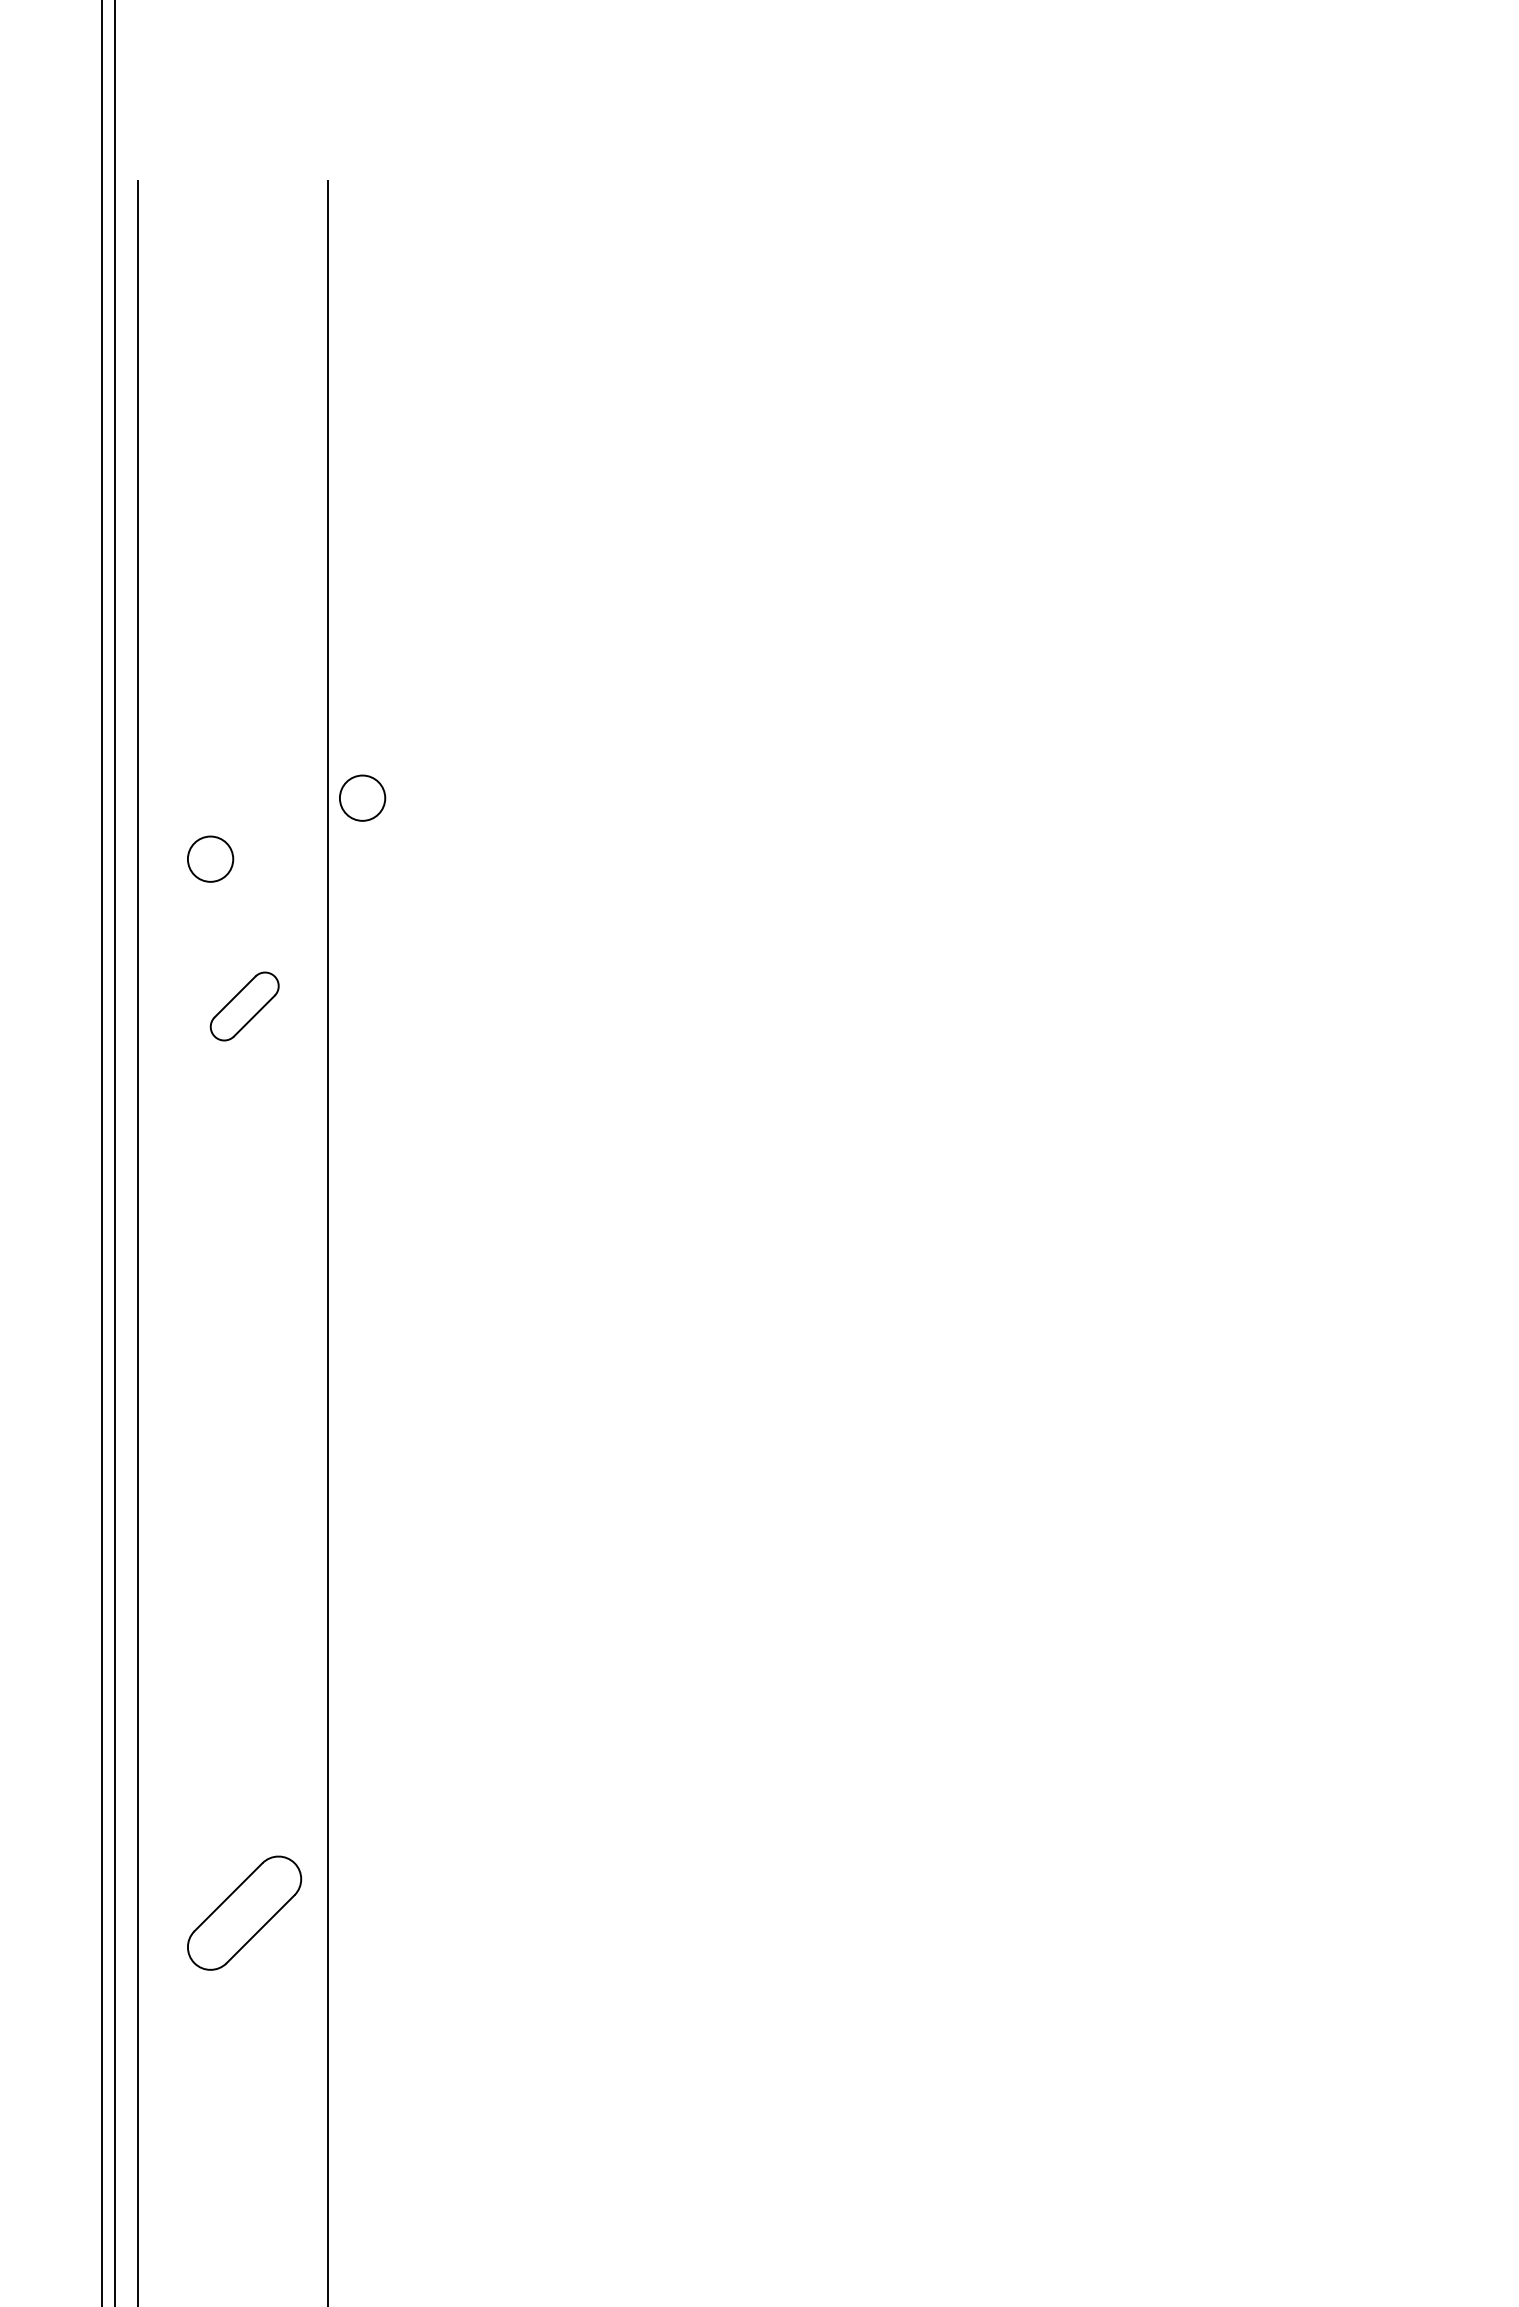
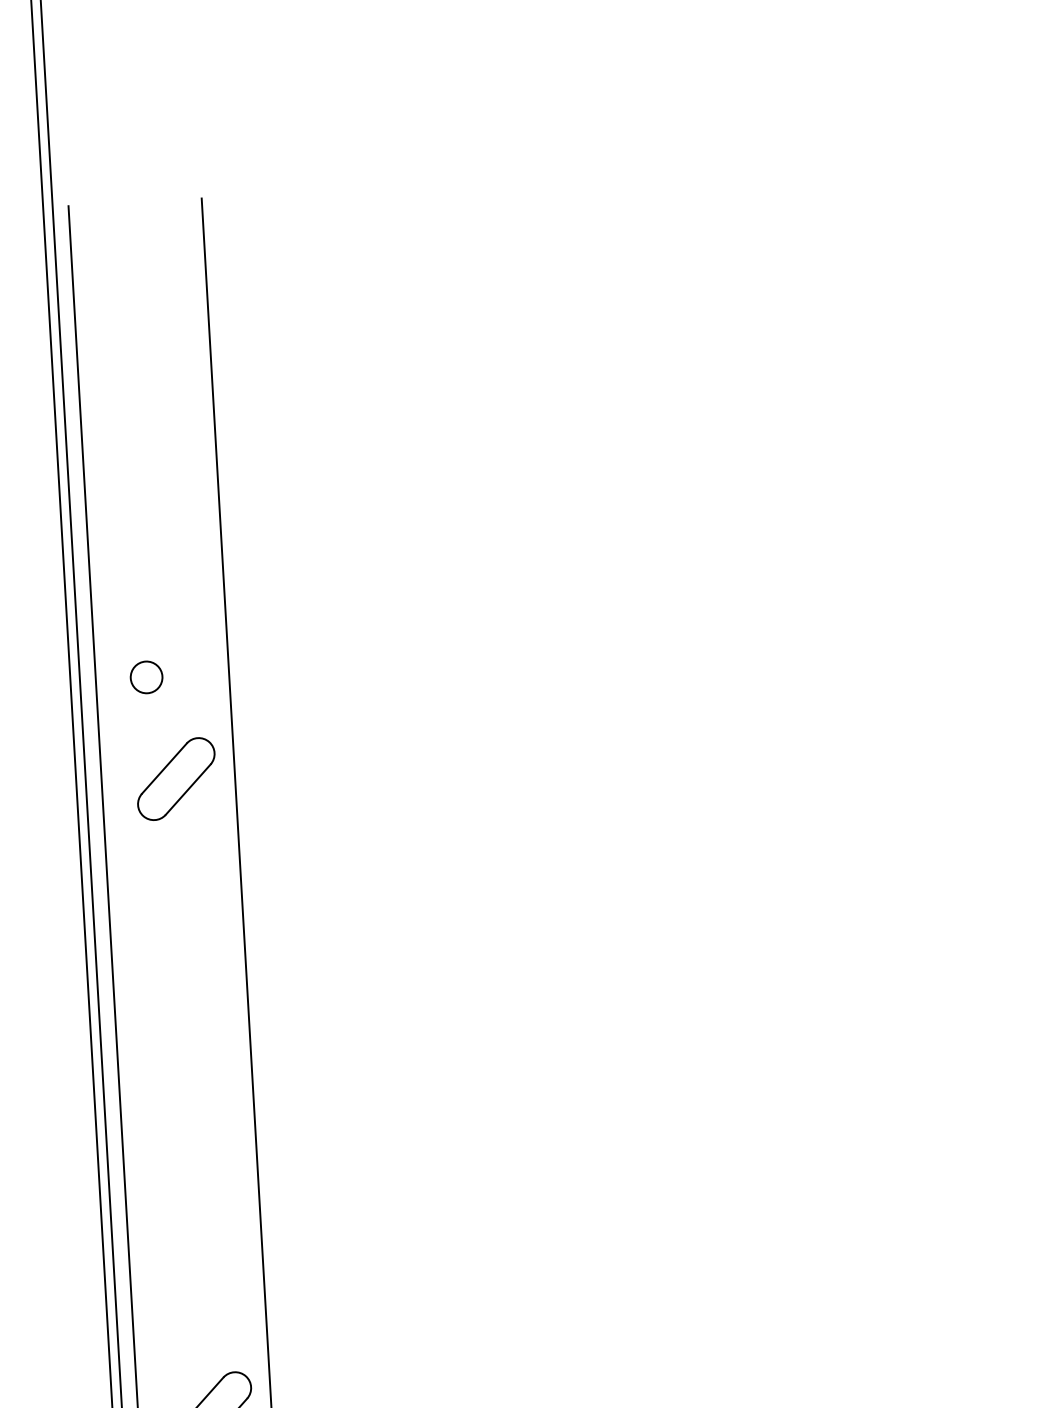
circle: (362, 797) -> (250, 628), removed
part: (244, 1006) -> (176, 779), size x1.67

